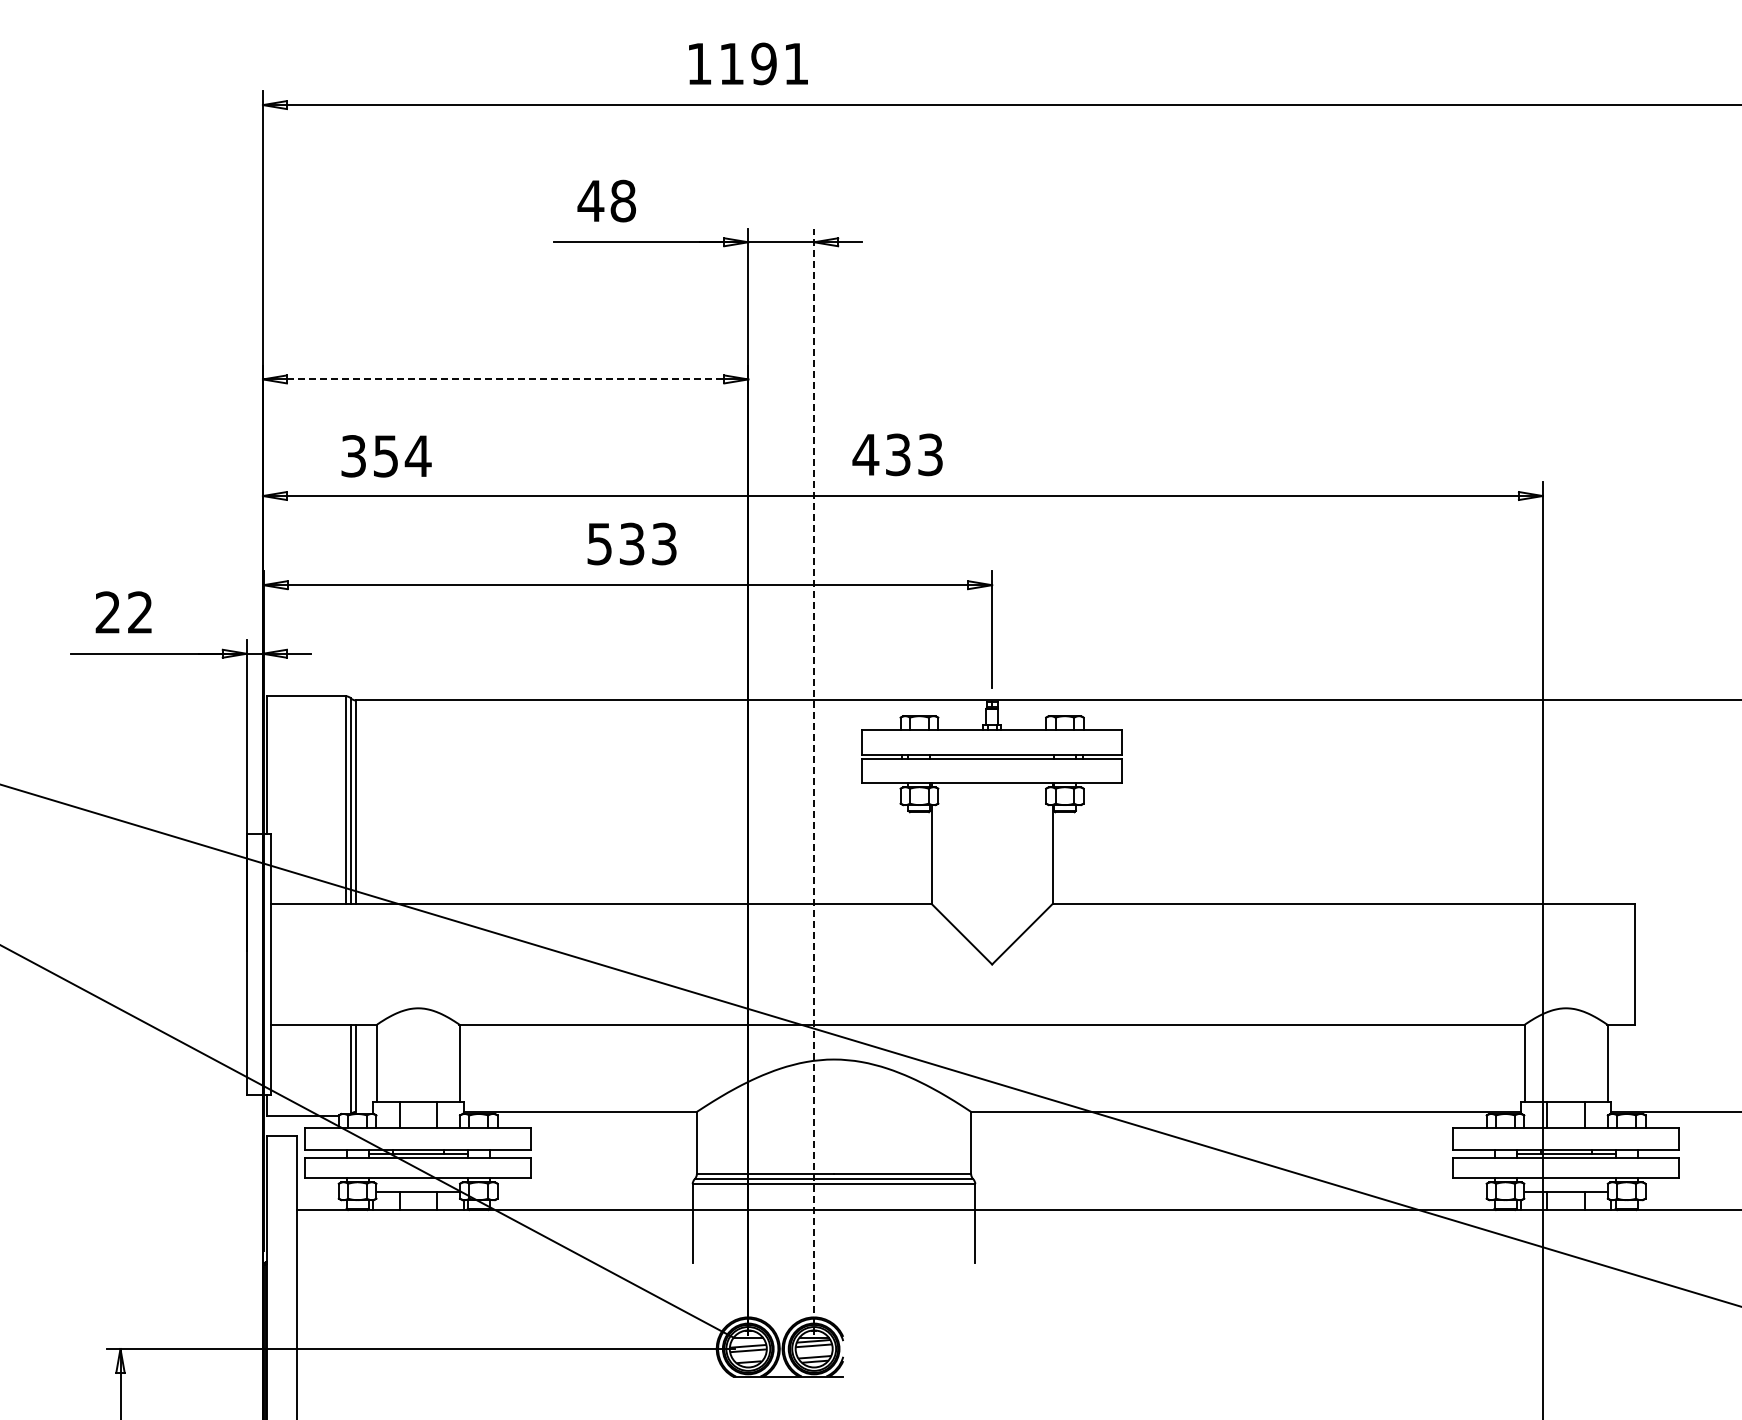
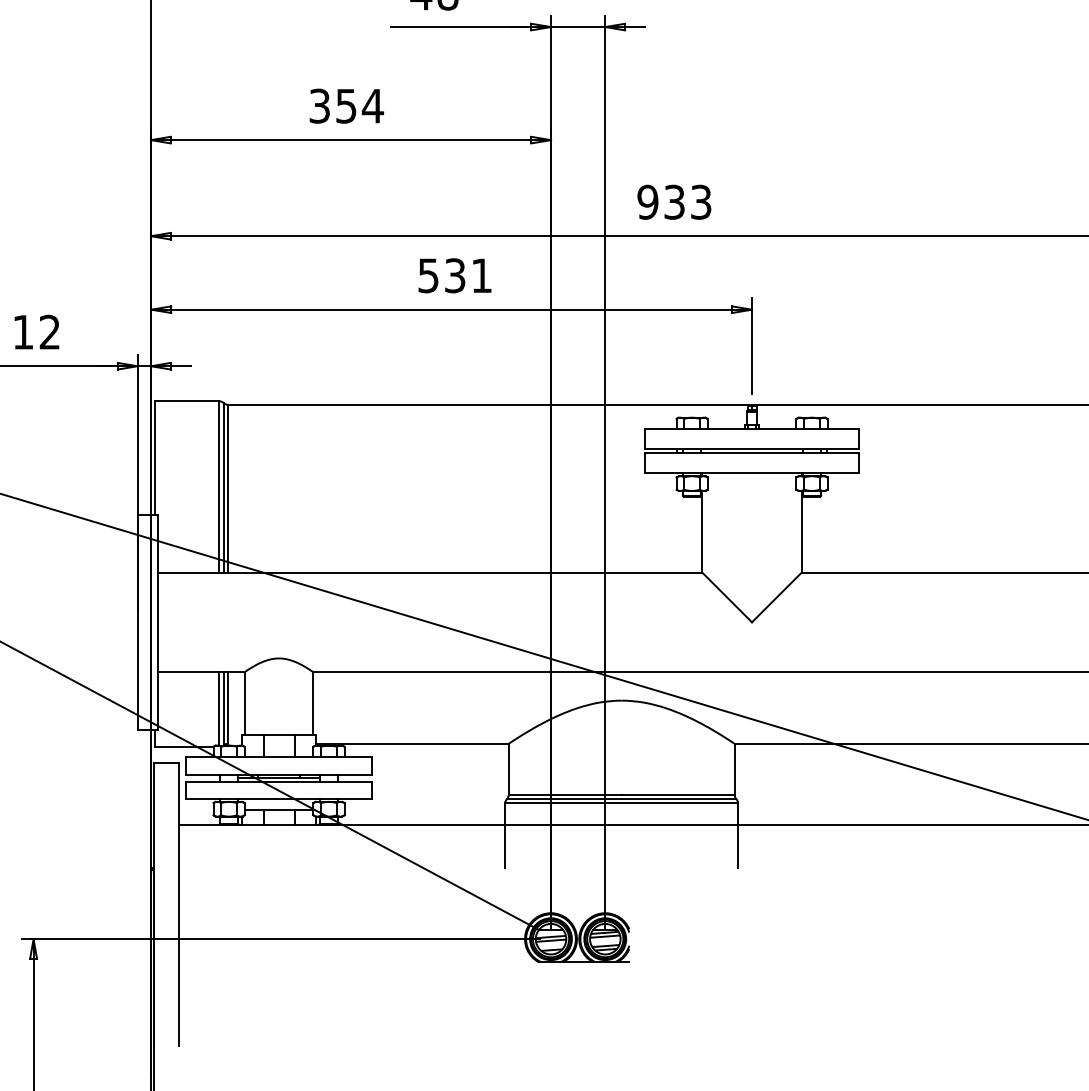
line: (505, 379) -> (350, 140), dashed -> solid
text: (865, 454) -> (647, 201), 433 -> 933
text: (386, 456) -> (346, 106), moved
text: (664, 543) -> (481, 275), 533 -> 531
text: (107, 612) -> (22, 332), 22 -> 12
line: (814, 781) -> (605, 471), dashed -> solid
line: (346, 1068) -> (219, 708), added

